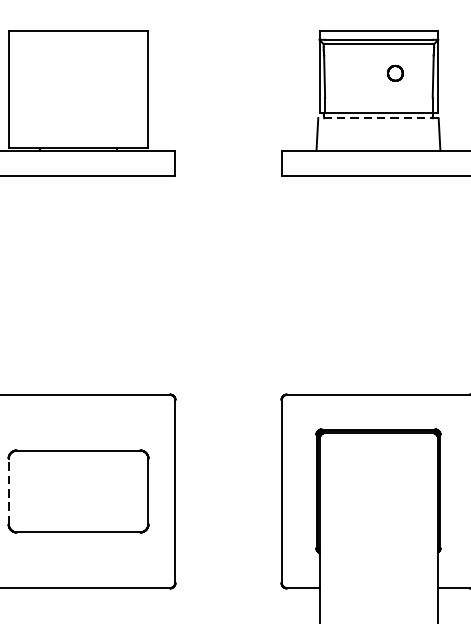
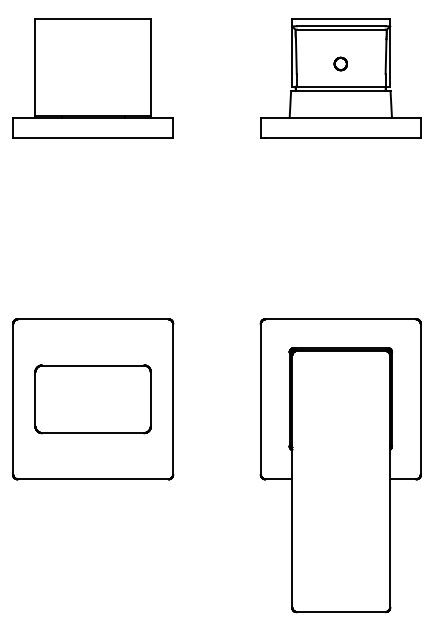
part: (395, 72) -> (340, 63), moved
line: (378, 118) -> (340, 91), dashed -> solid
line: (8, 490) -> (35, 398), dashed -> solid

